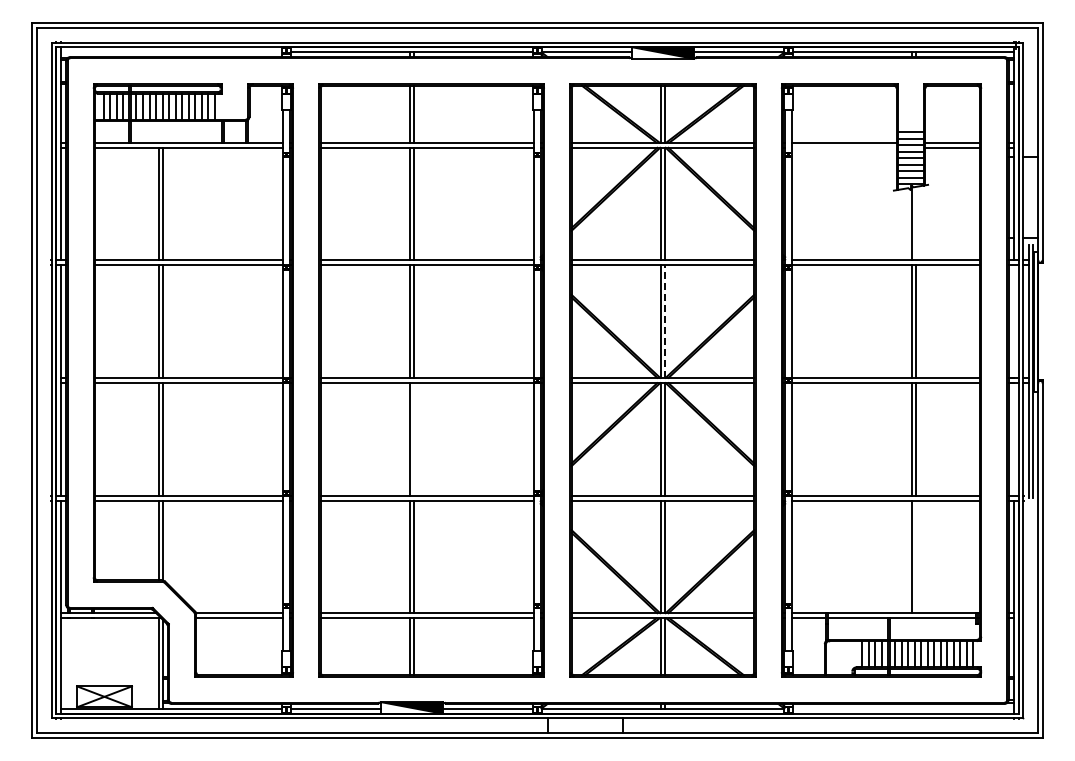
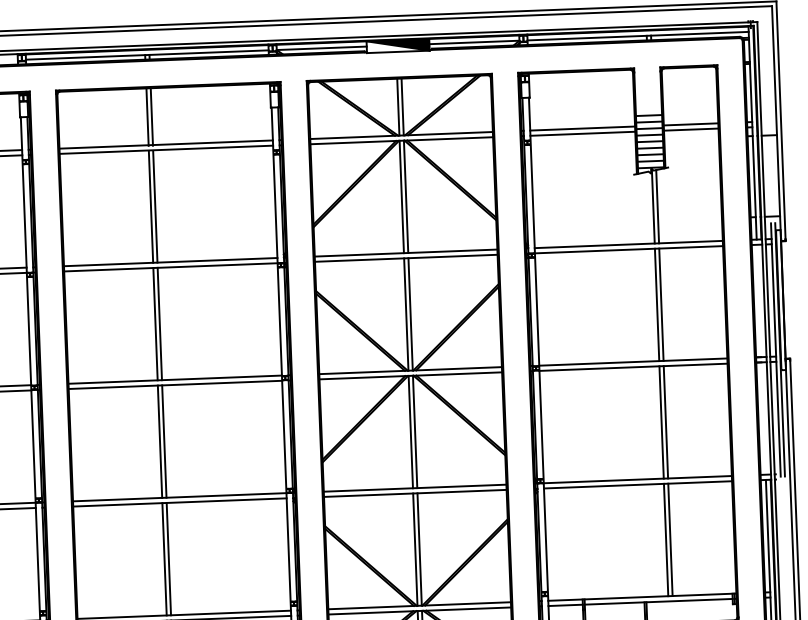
line: (843, 147) -> (582, 133), added
line: (916, 223) -> (658, 206), added
line: (665, 321) -> (410, 314), dashed -> solid
line: (414, 439) -> (164, 441), added
line: (916, 556) -> (670, 539), added

